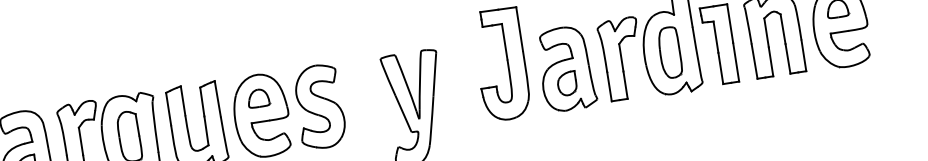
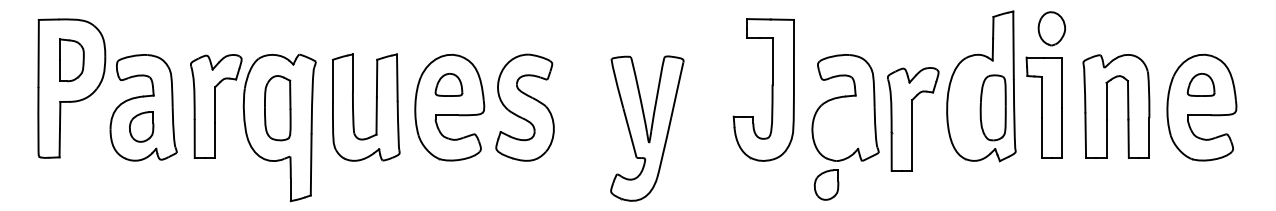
part: (669, 52) -> (992, 107), moved
part: (622, 59) -> (913, 119), moved
part: (567, 83) -> (826, 184), moved

